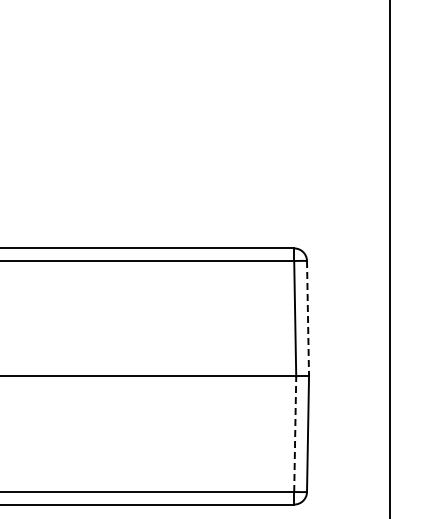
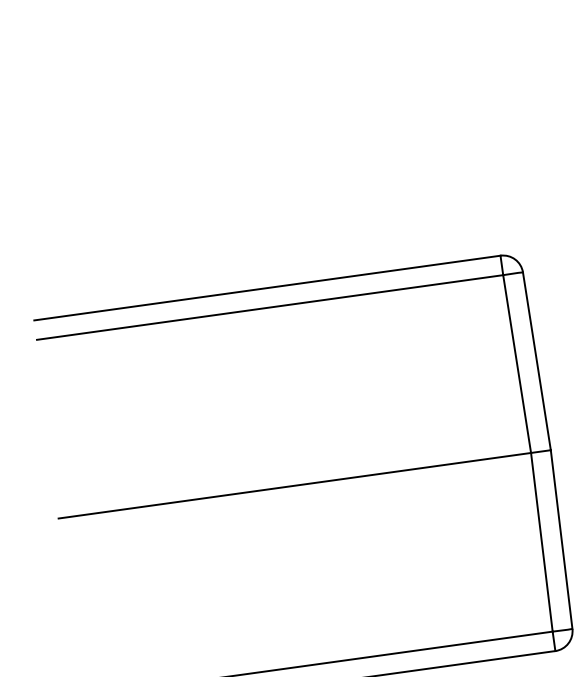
line: (308, 318) -> (537, 360), dashed -> solid
line: (295, 434) -> (542, 542), dashed -> solid

